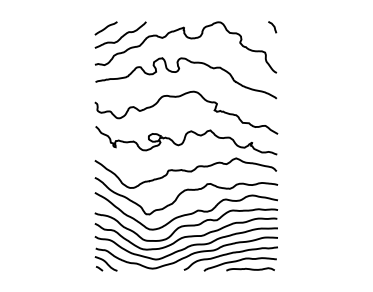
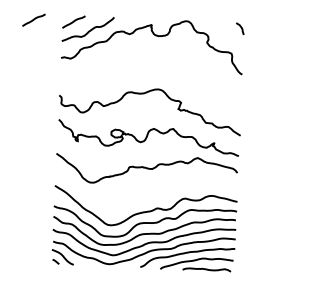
line: (65, 28) -> (33, 20), added
curve: (179, 70) -> (145, 67), removed
curve: (183, 192) -> (143, 189), removed

